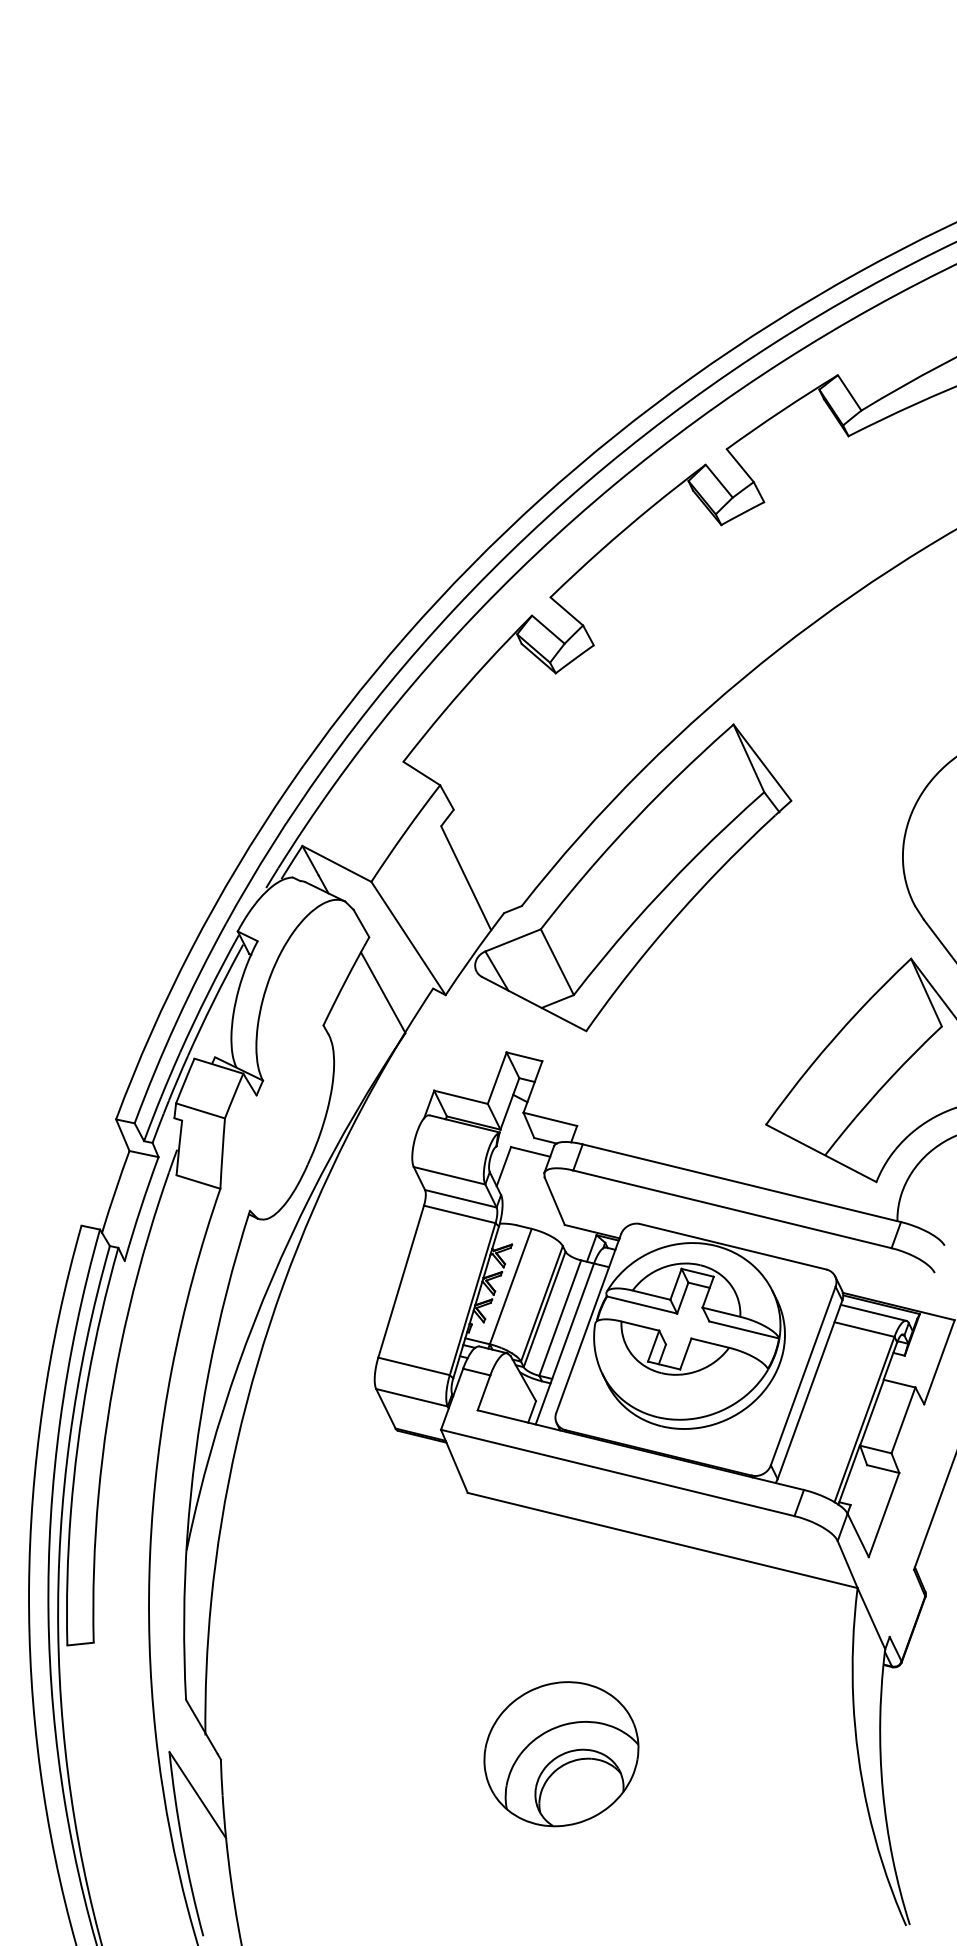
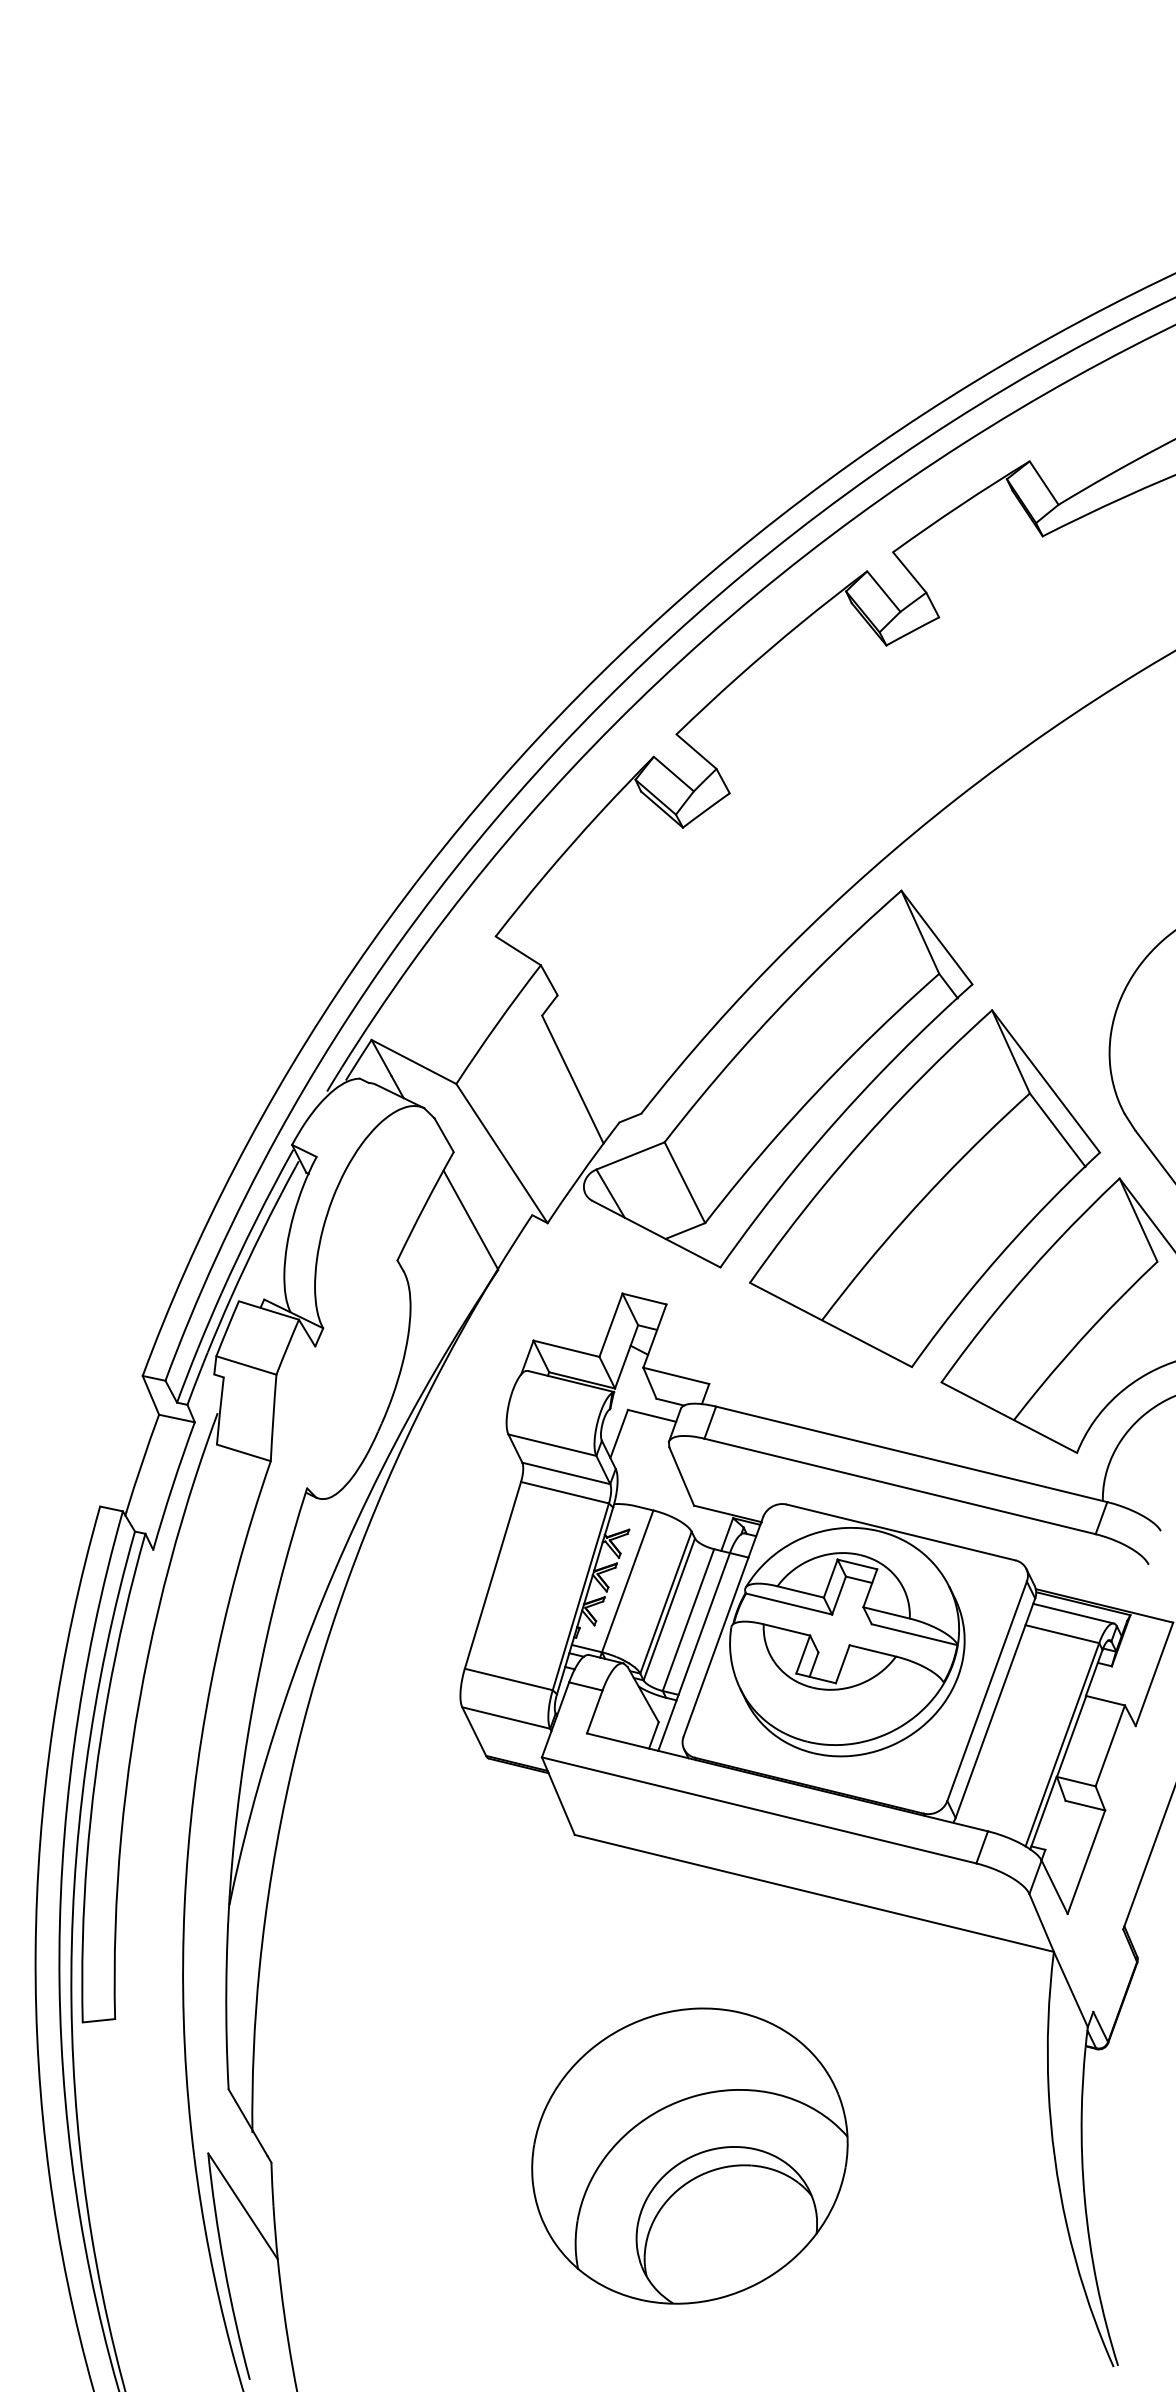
part: (752, 966) -> (924, 1188), added
part: (561, 1753) -> (689, 2155), size x1.67

